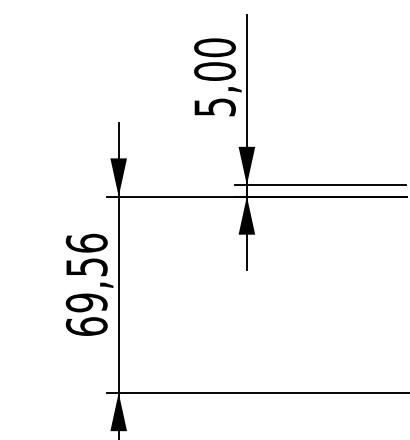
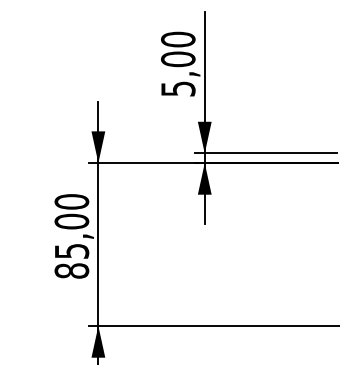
text: (86, 285) -> (71, 236), 69,56 -> 85,00

